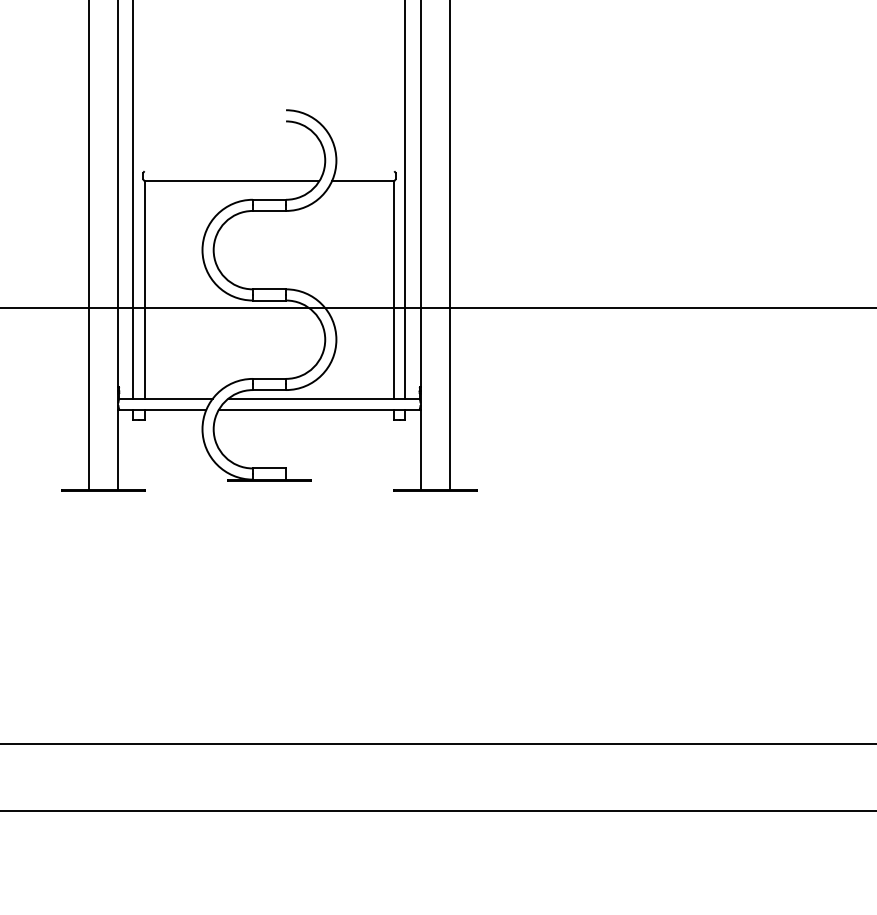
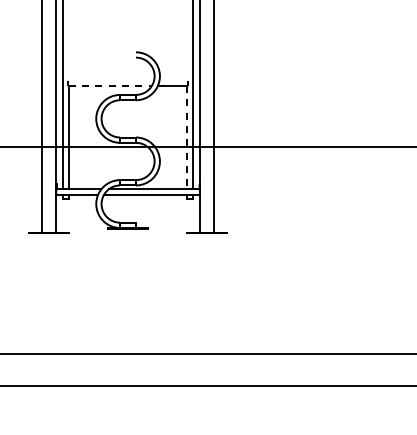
line: (232, 182) -> (110, 86), solid -> dashed
line: (394, 289) -> (187, 137), solid -> dashed

